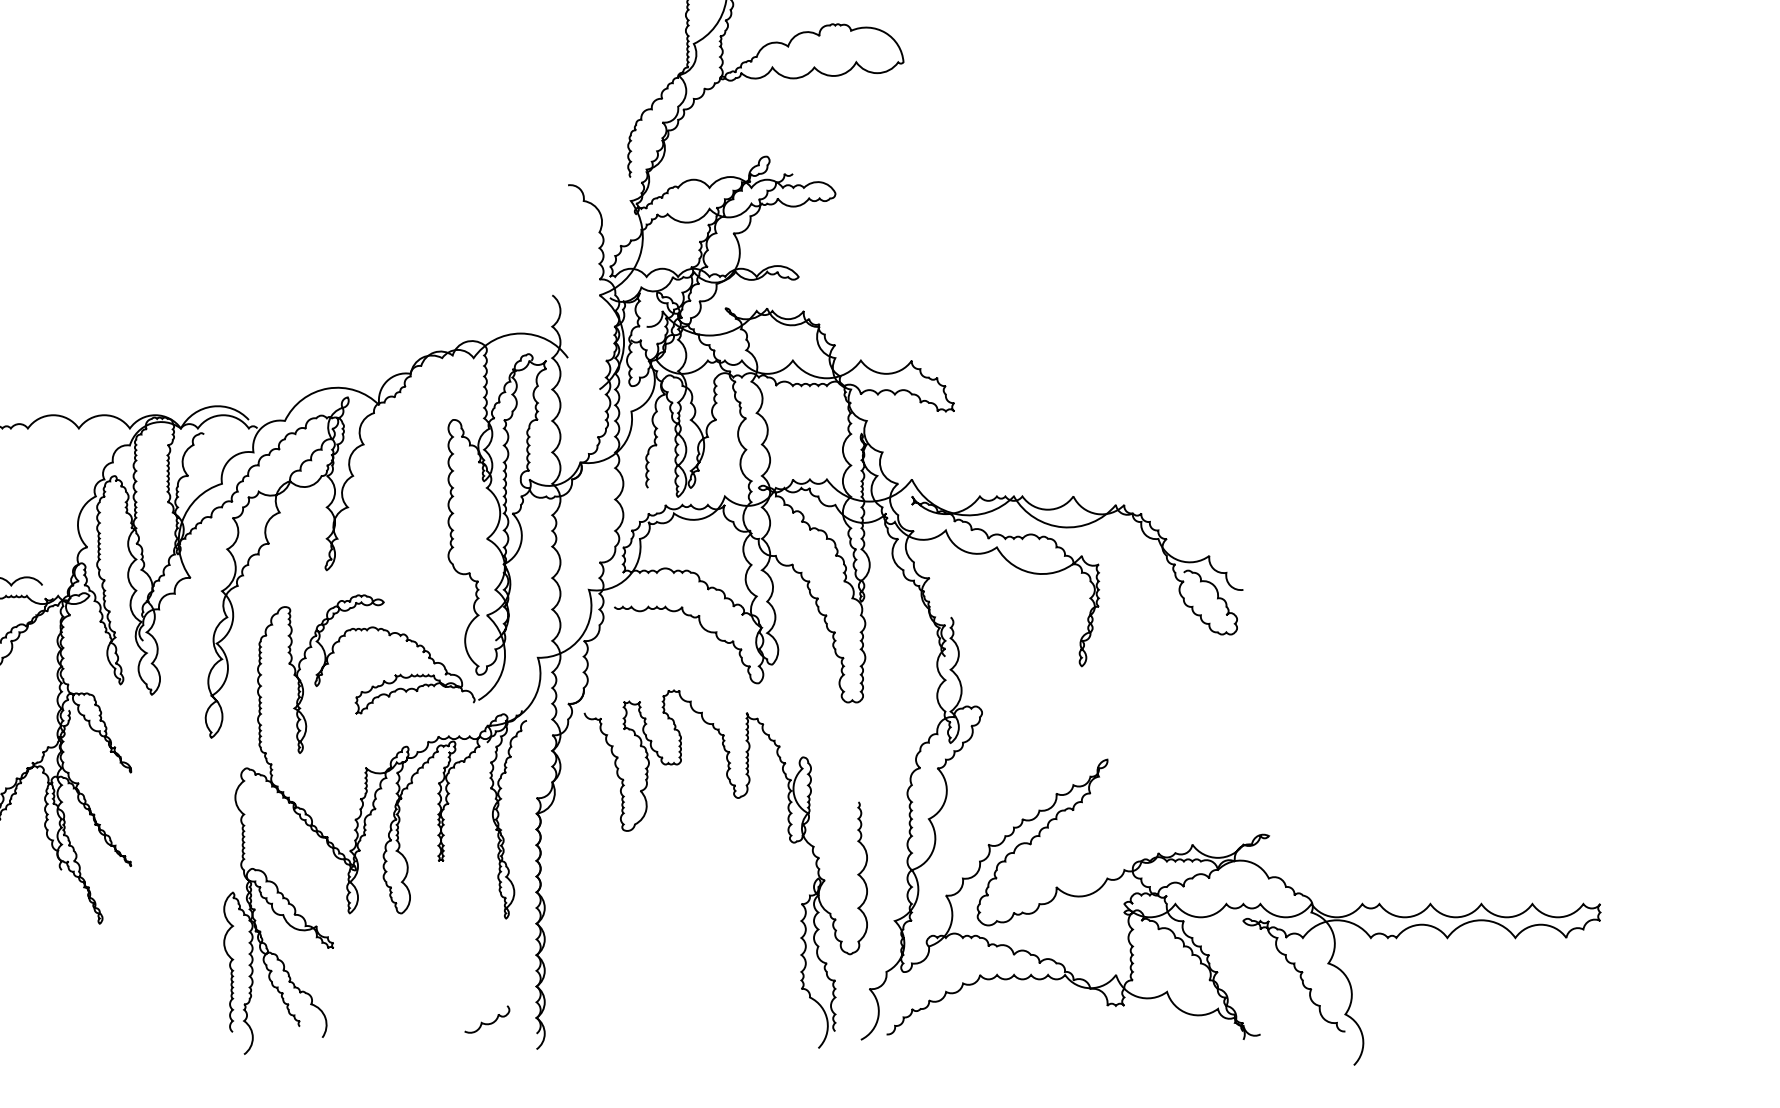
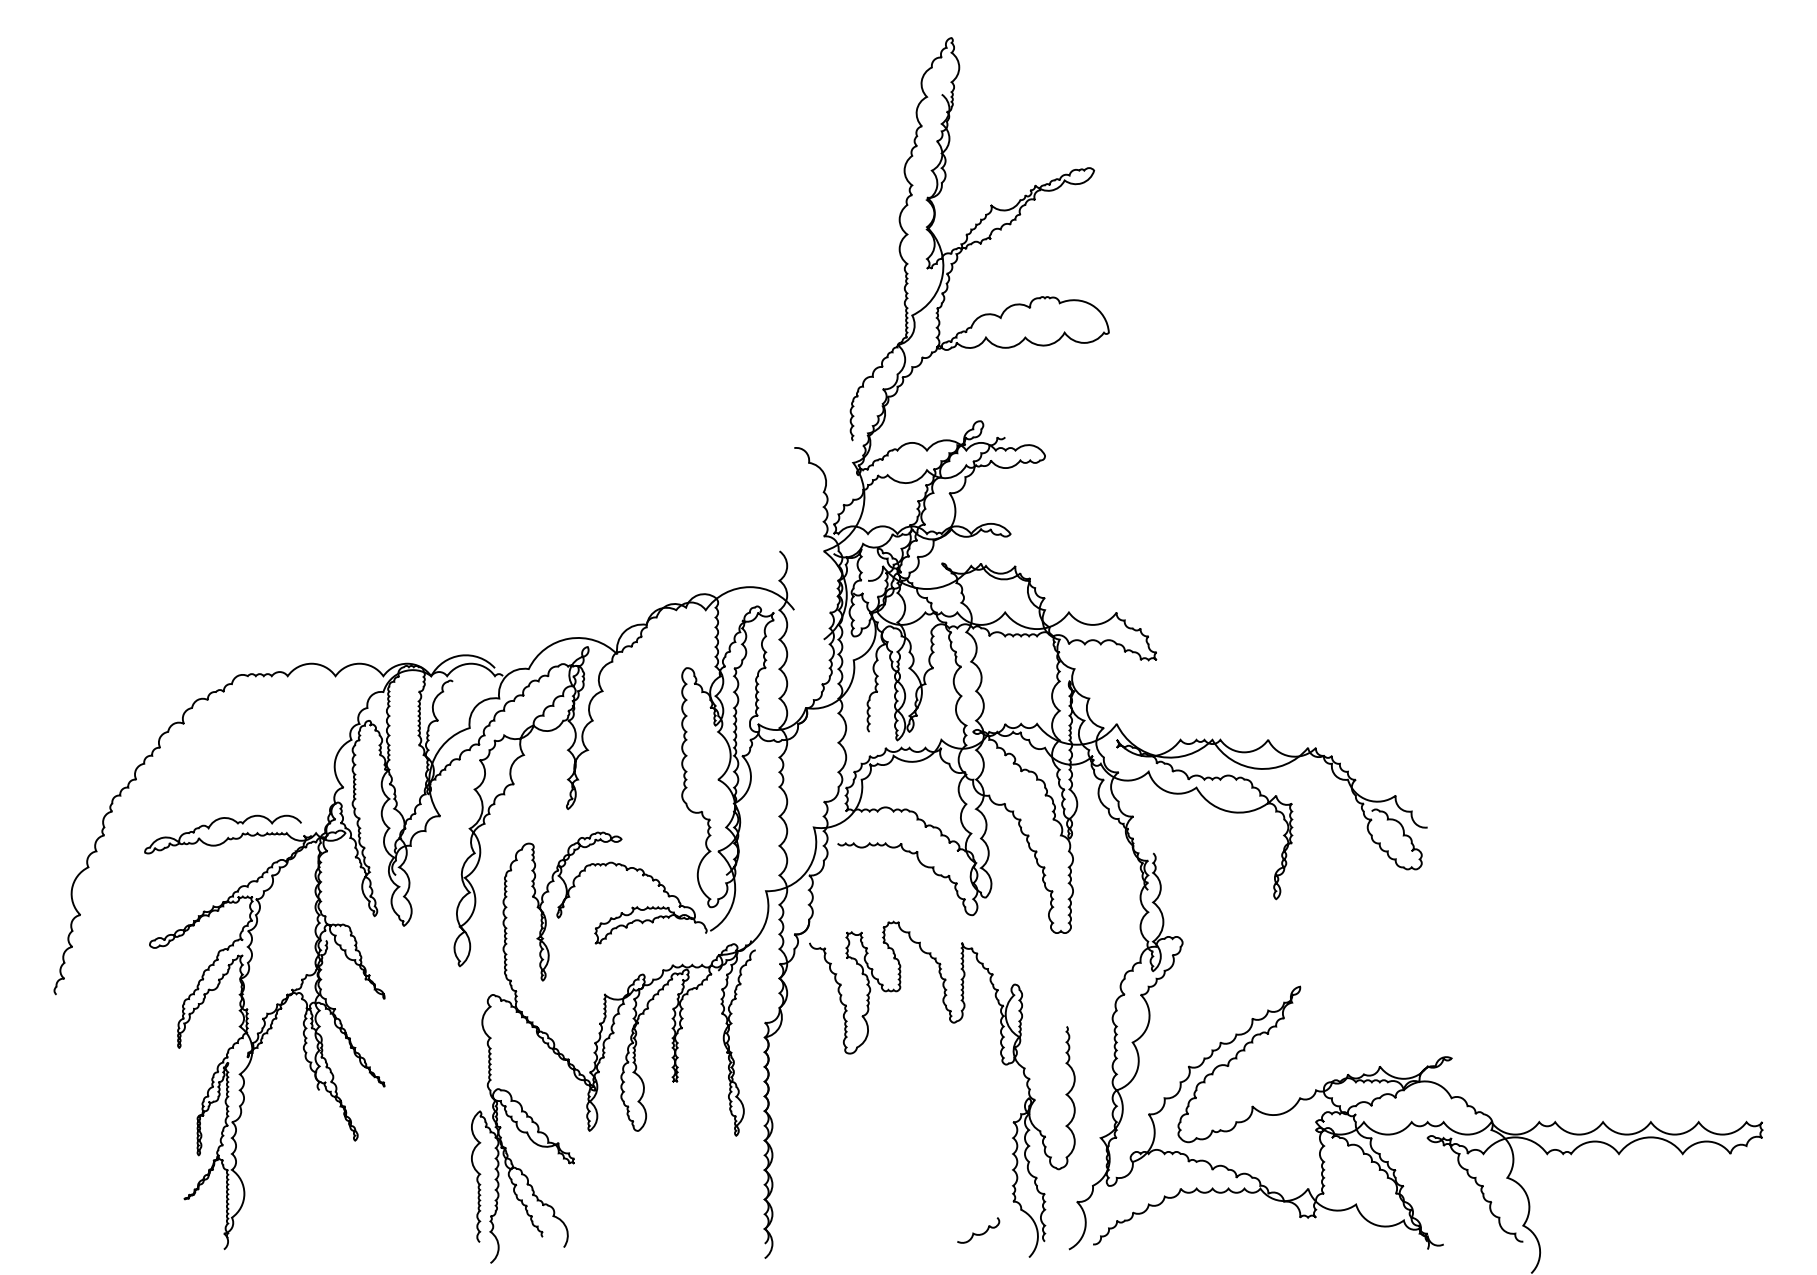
curve: (485, 1022) -> (976, 1233), moved

